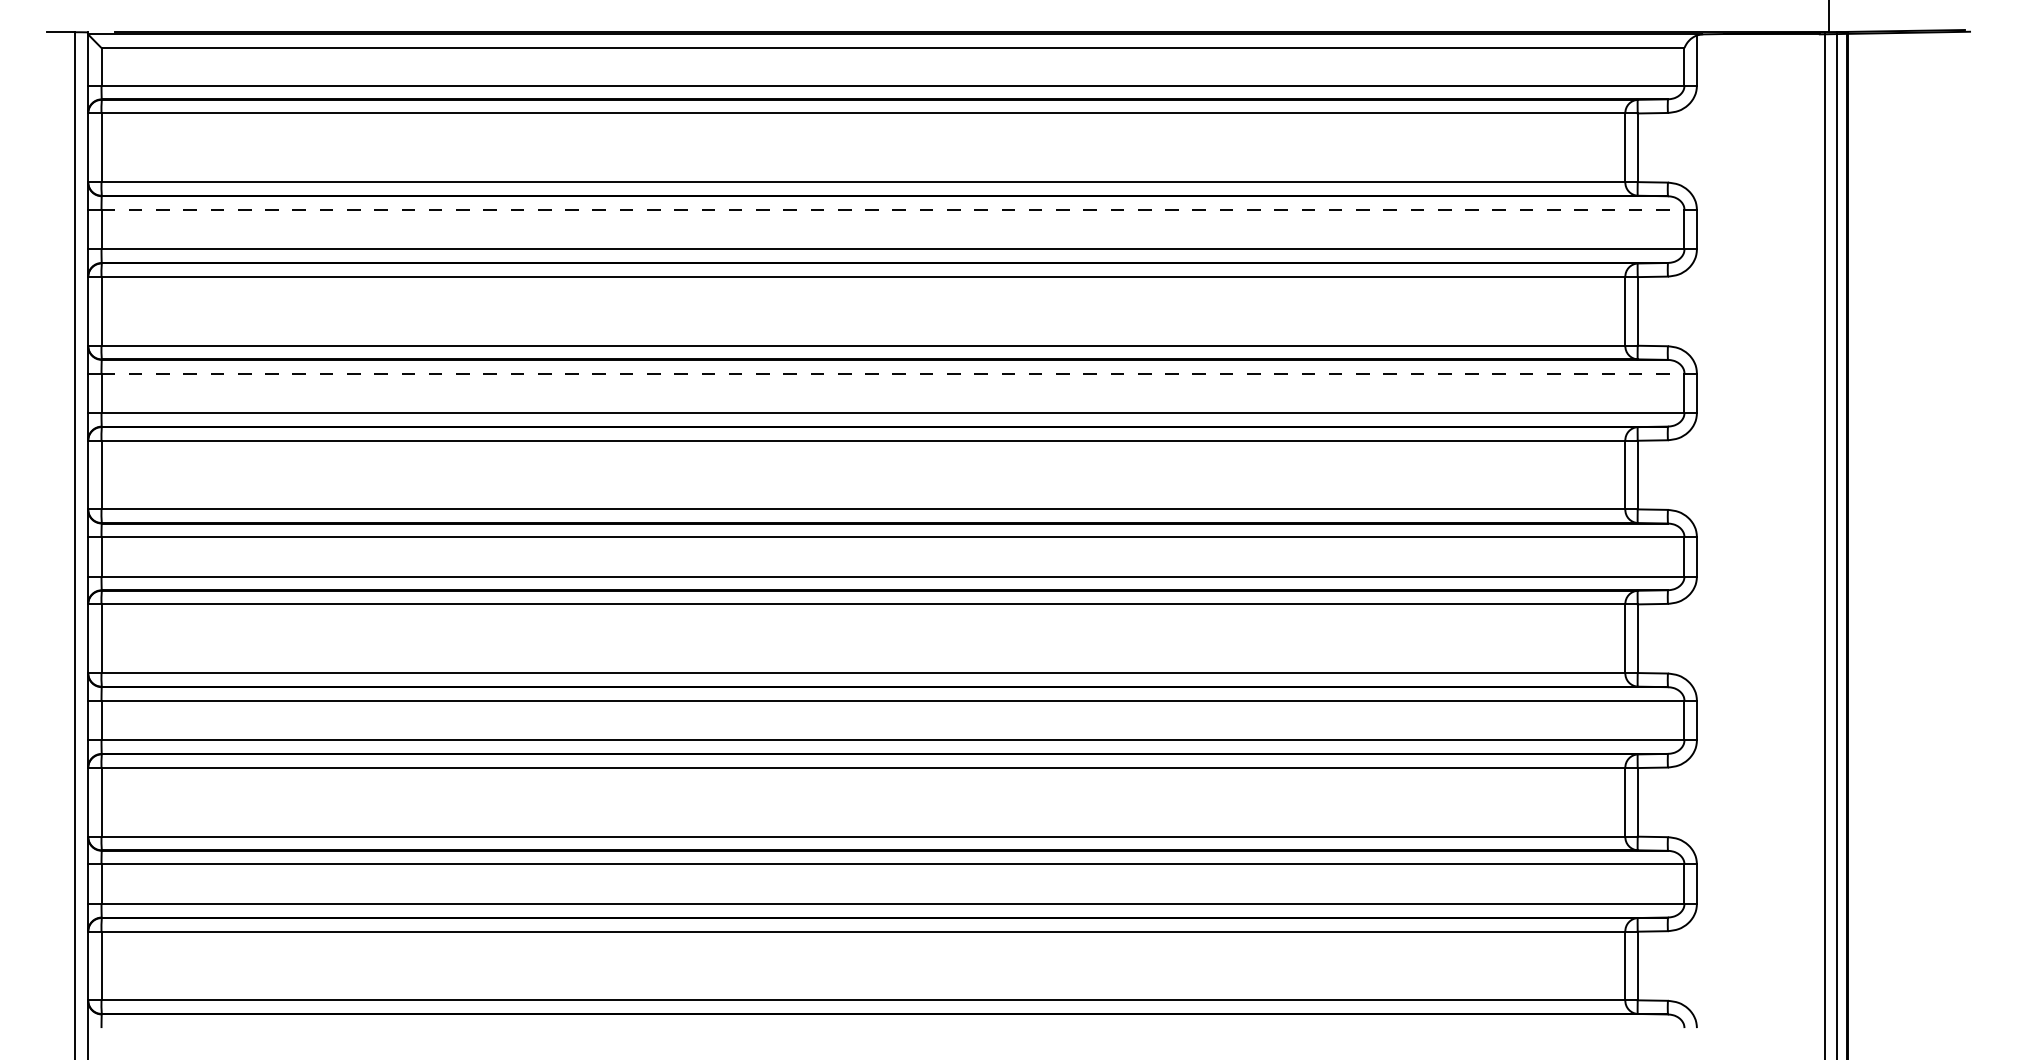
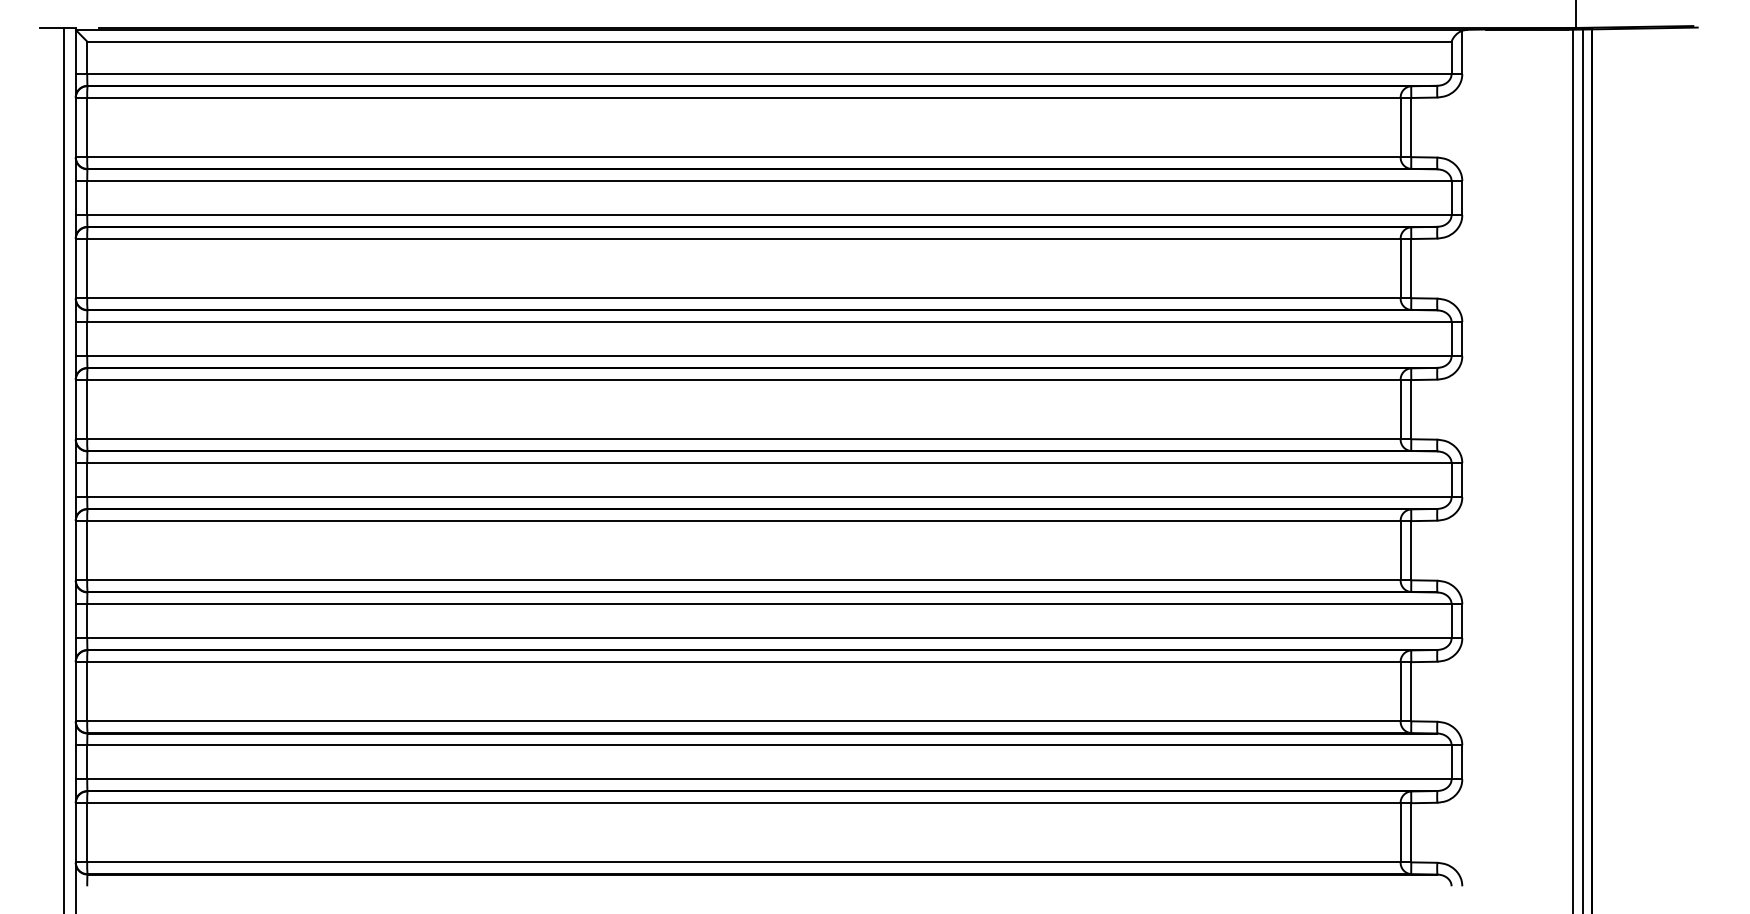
line: (893, 209) -> (769, 180), dashed -> solid
line: (893, 373) -> (769, 322), dashed -> solid

